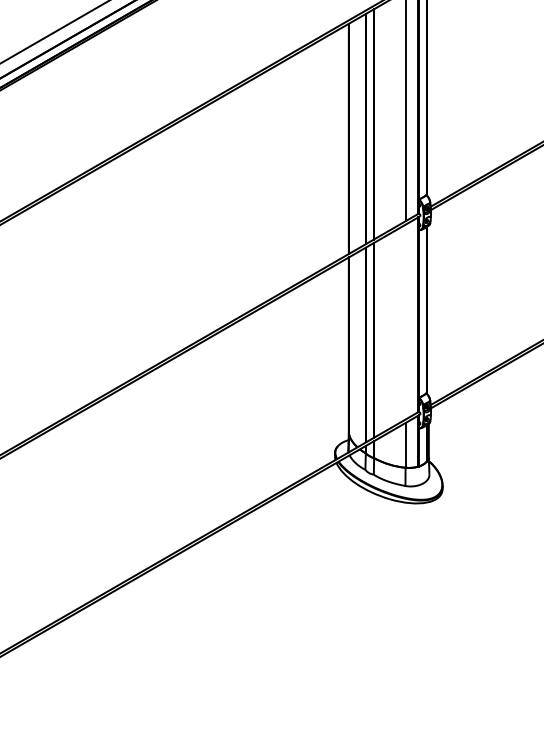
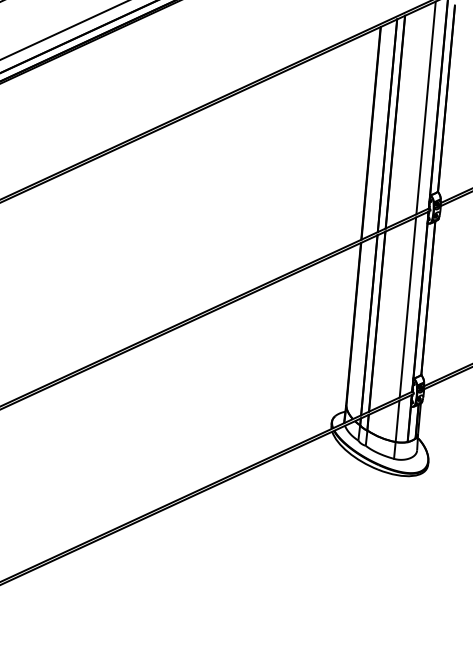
line: (405, 321) -> (407, 306), added

